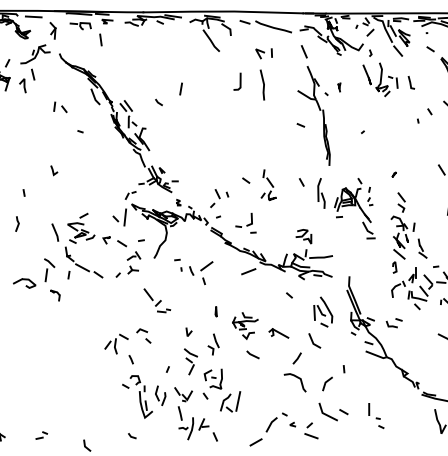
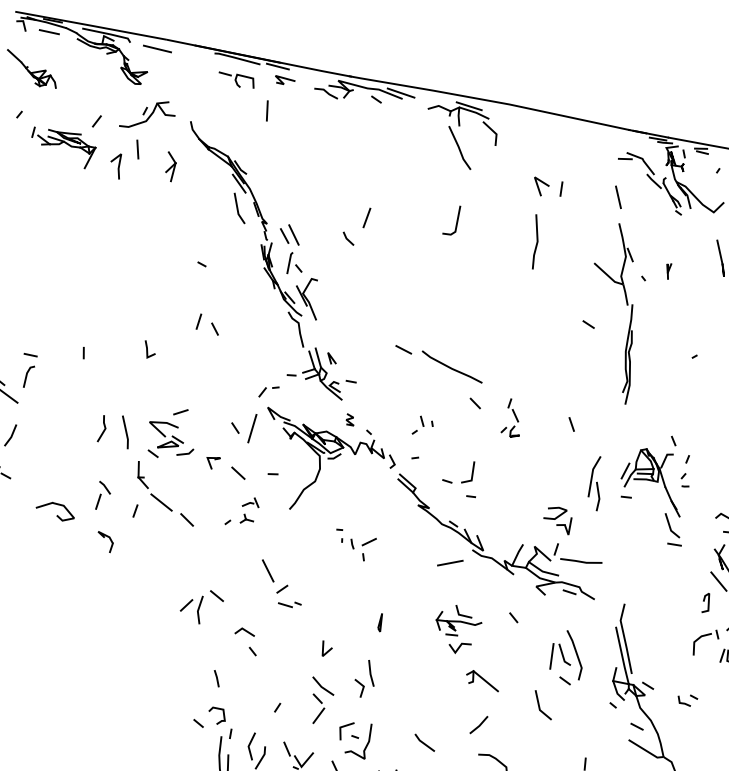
part: (265, 26) -> (438, 363), moved
part: (52, 30) -> (169, 165), moved
line: (239, 81) -> (455, 220), moved
line: (180, 88) -> (366, 216), moved
part: (60, 107) -> (208, 324), moved
line: (53, 170) -> (148, 349), moved
part: (268, 184) -> (512, 417), size x0.7
part: (321, 193) -> (596, 483), moved
part: (219, 198) -> (422, 425), size x0.6
line: (17, 223) -> (103, 428), moved
part: (128, 264) -> (242, 511), size x0.7
part: (49, 270) -> (102, 496), size x0.7
part: (193, 271) -> (353, 544), size x0.6
part: (393, 323) -> (686, 700), size x0.7
part: (245, 325) -> (457, 629), moved
part: (116, 343) -> (201, 605), moved
line: (252, 354) -> (423, 741), moved
line: (296, 358) -> (477, 724), moved

